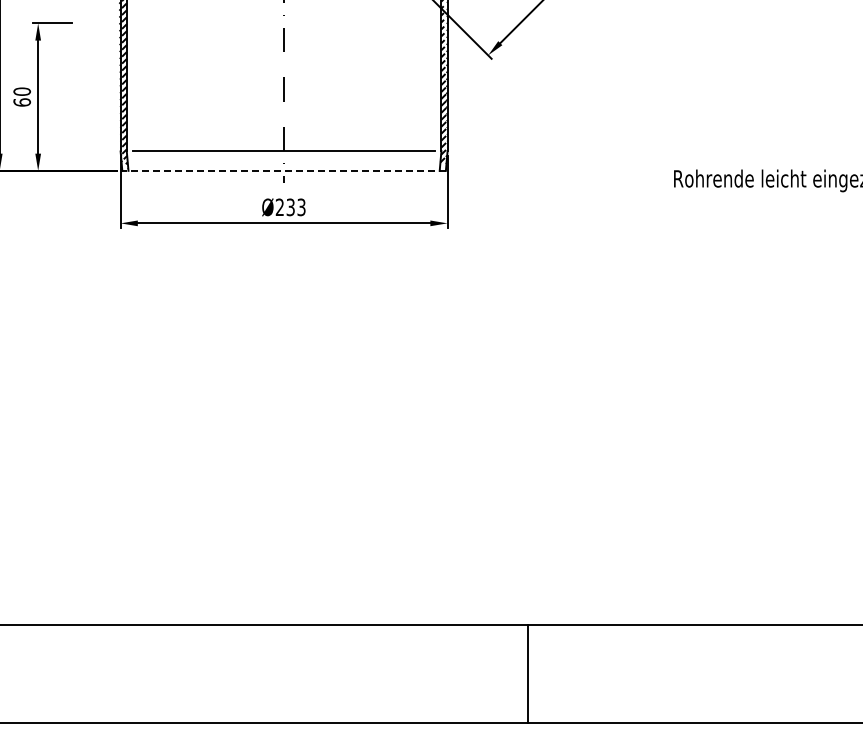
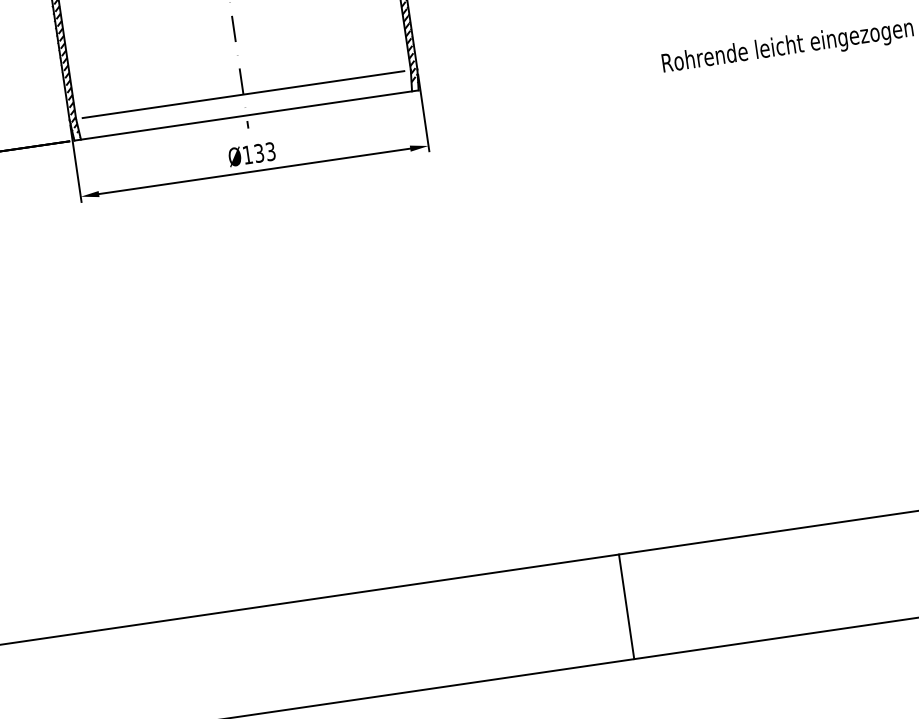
line: (284, 170) -> (246, 115), dashed -> solid
text: (279, 206) -> (247, 154), Ø233 -> Ø133
line: (528, 674) -> (627, 607), moved

